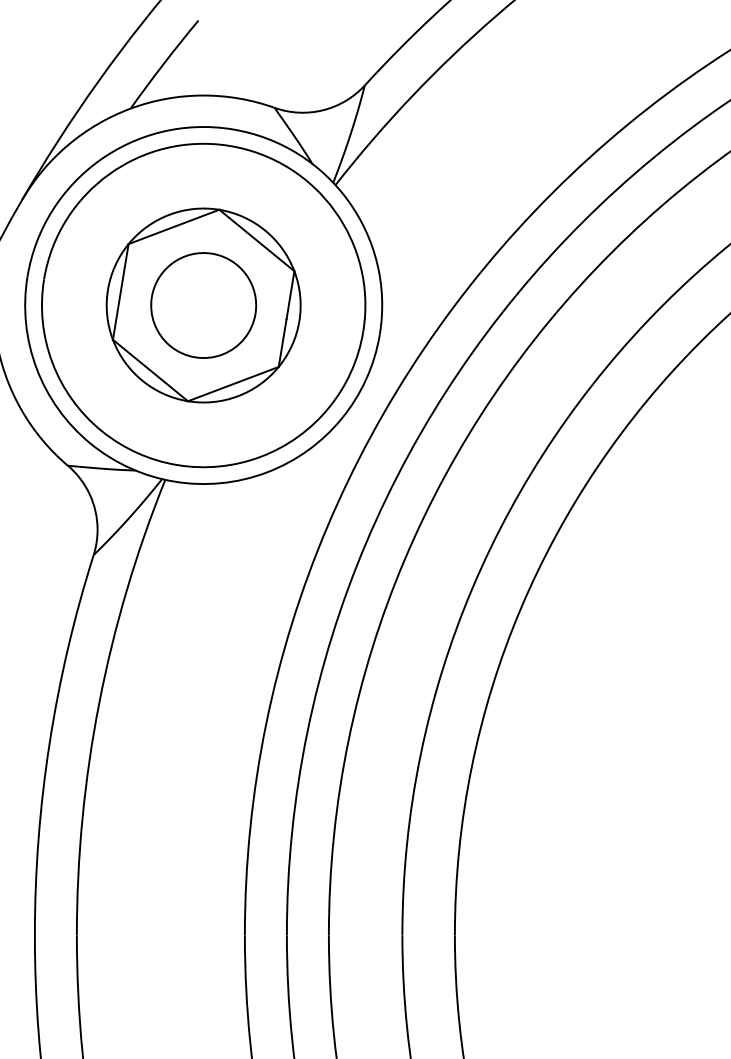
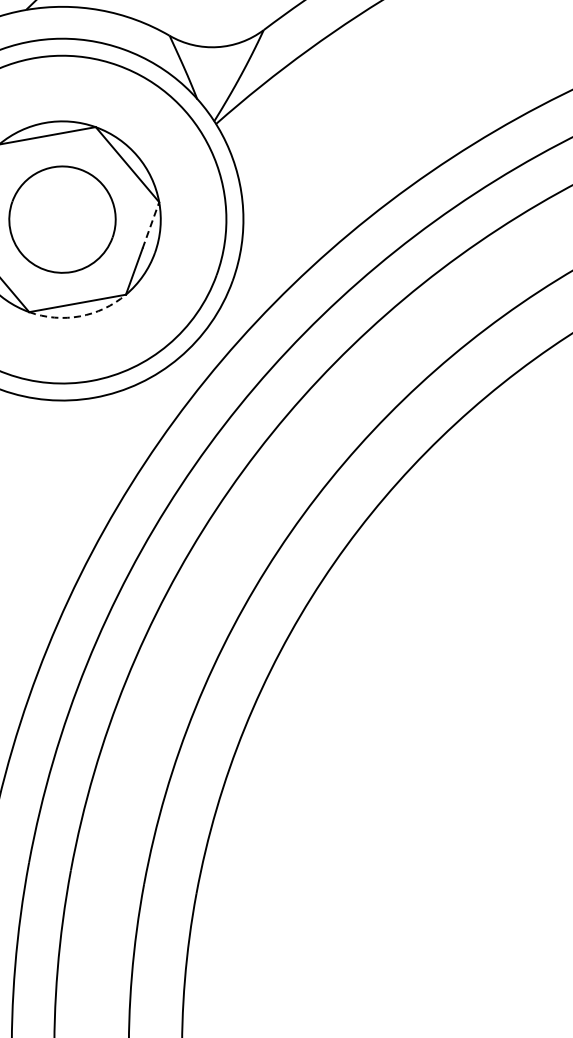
line: (290, 294) -> (151, 224), solid -> dashed
arc: (237, 396) -> (79, 316), solid -> dashed

